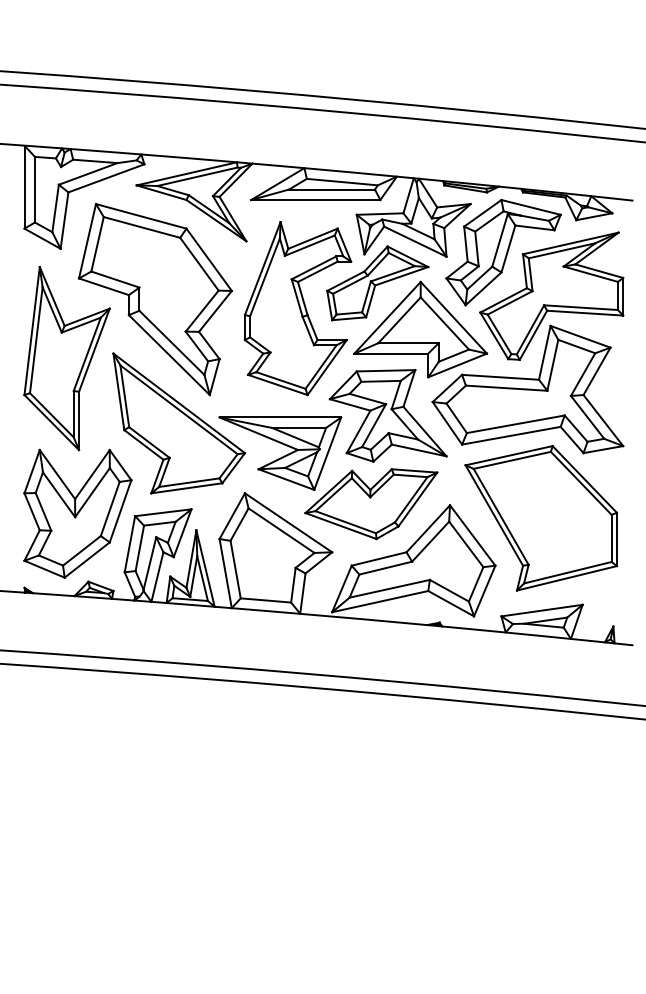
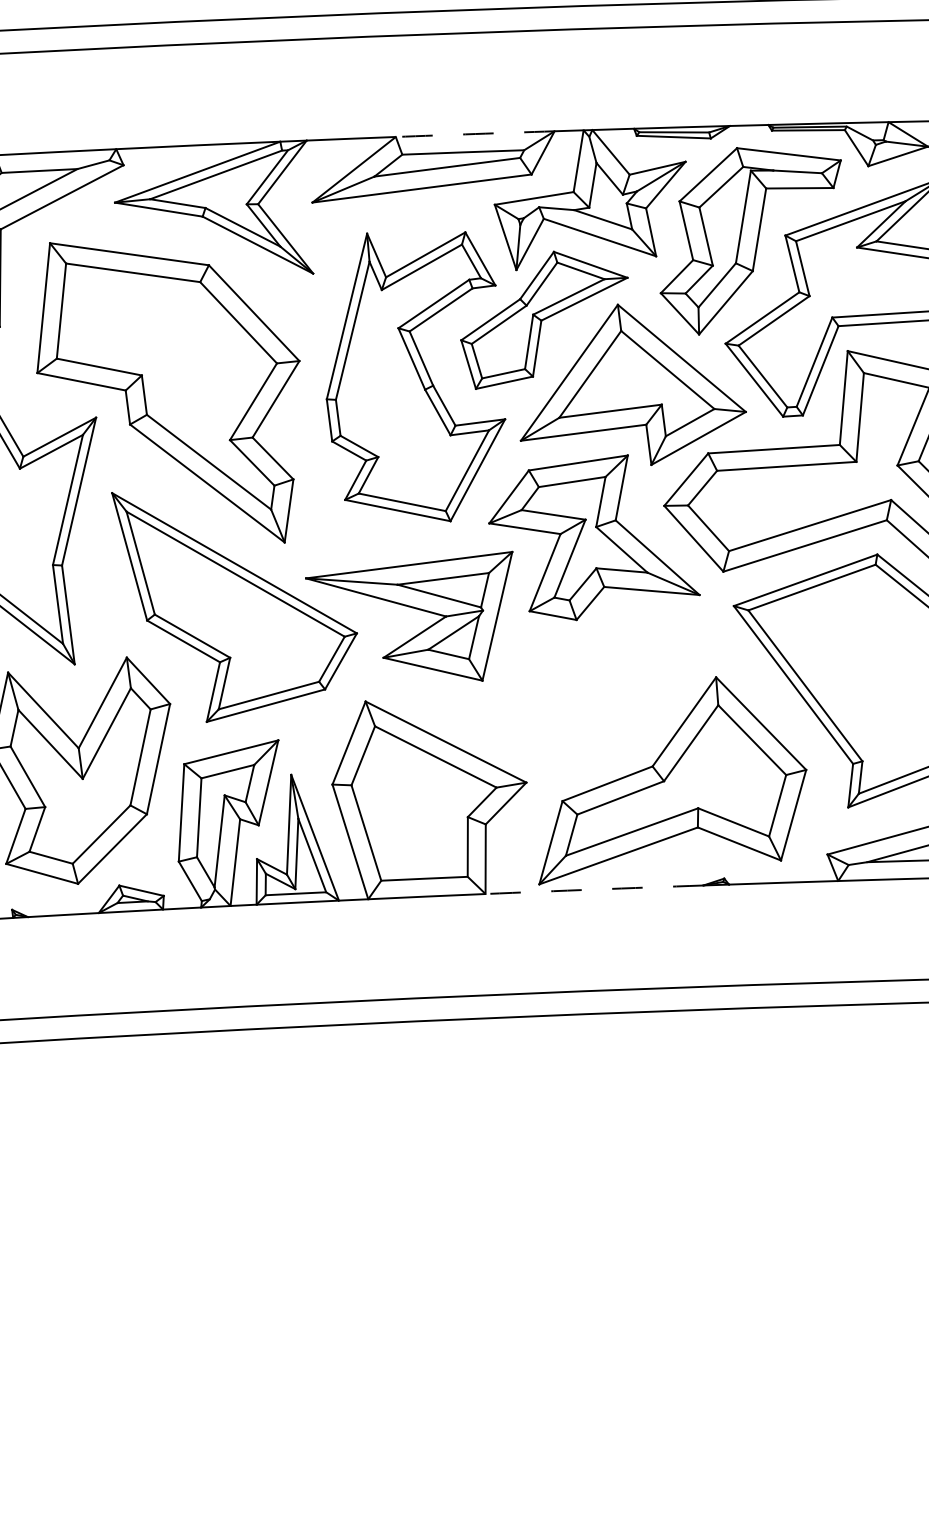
arc: (350, 172) -> (474, 134), solid -> dashed
part: (371, 504) -> (582, 693), removed
arc: (363, 619) -> (594, 889), solid -> dashed

